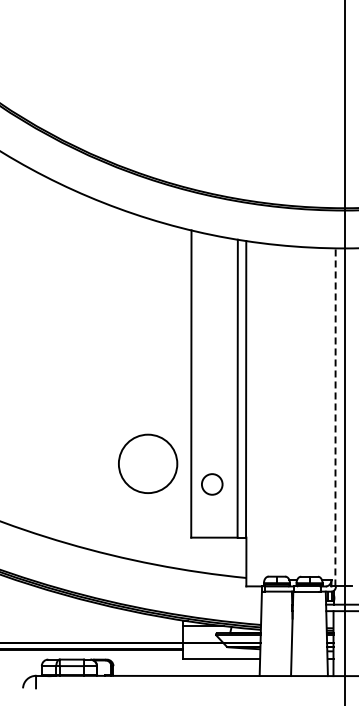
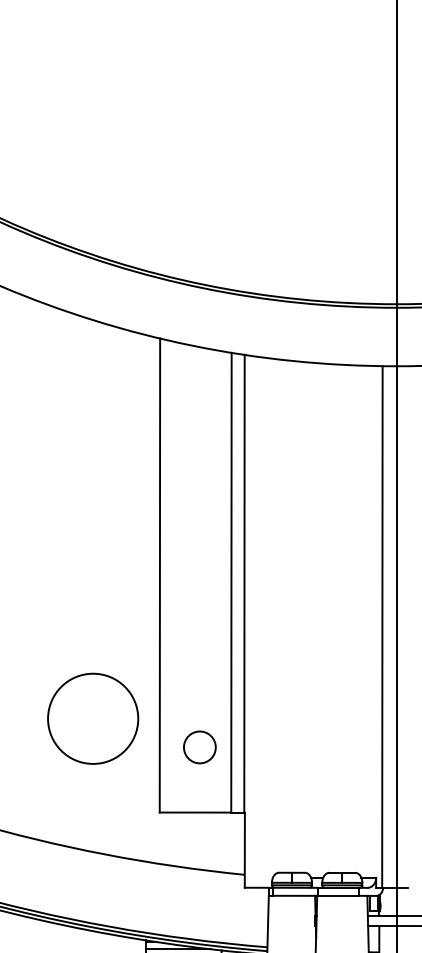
line: (335, 416) -> (382, 625), dashed -> solid
circle: (148, 463) -> (93, 718), moved
circle: (212, 484) -> (200, 747), moved

